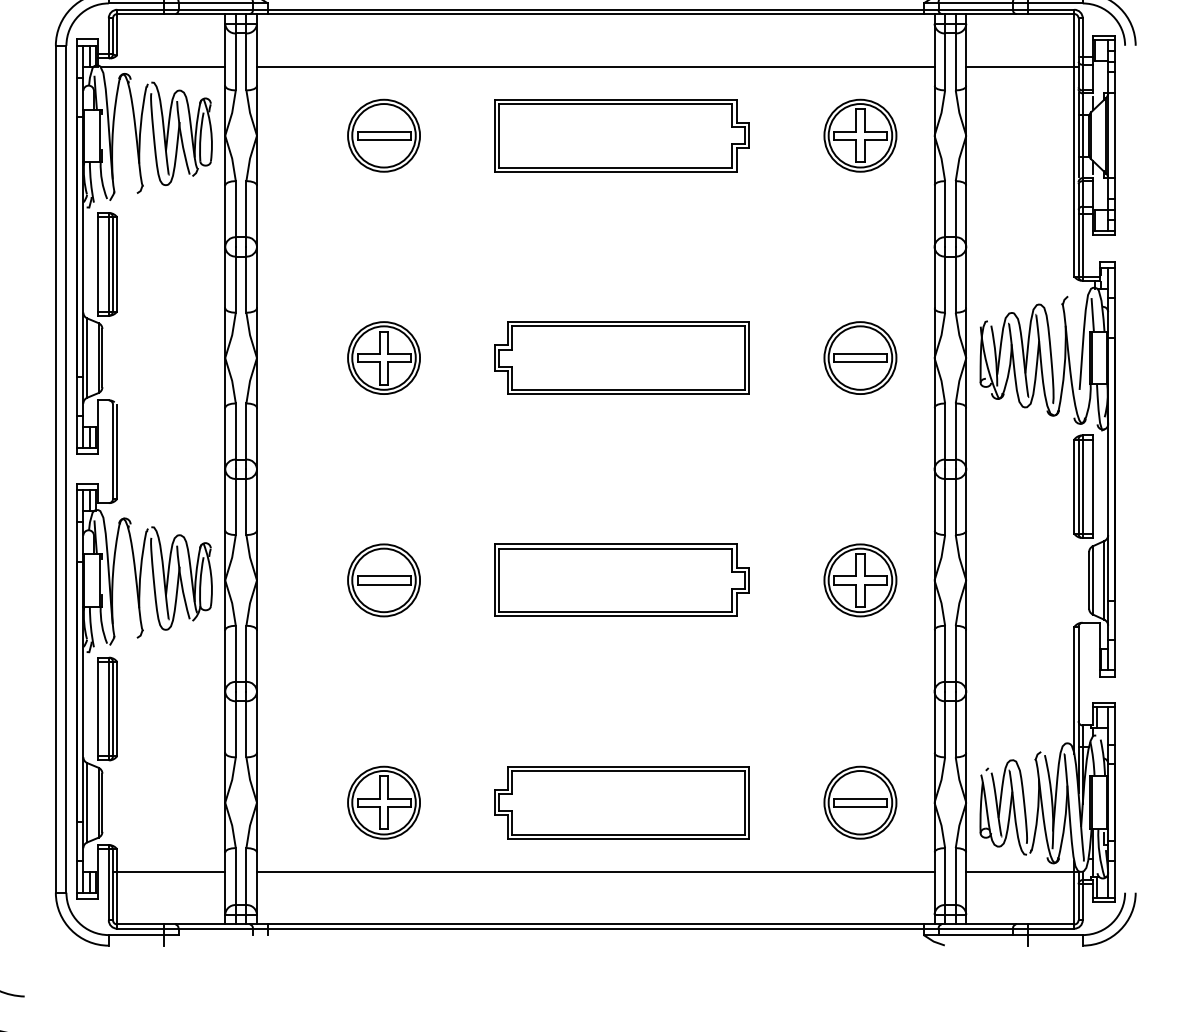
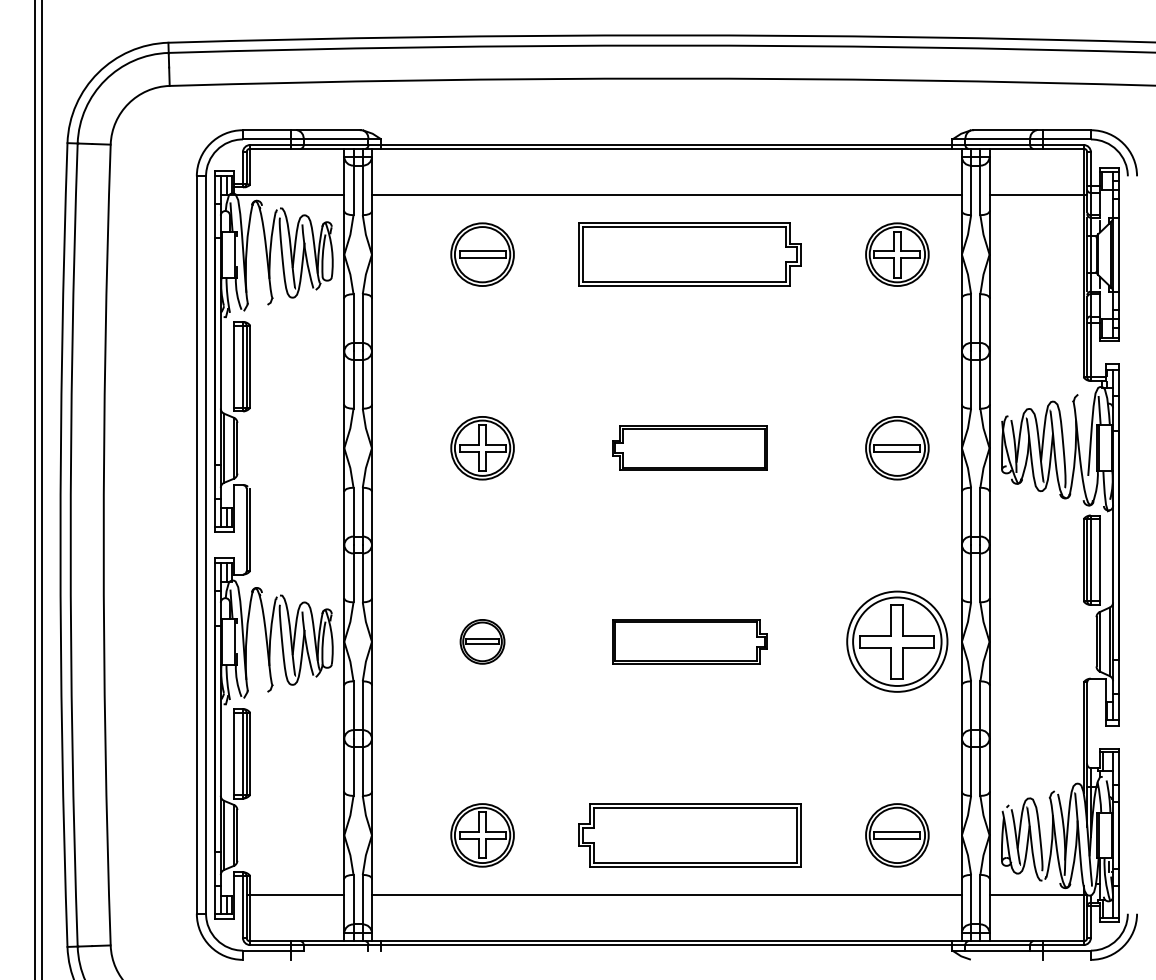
part: (621, 358) -> (689, 448), size x0.7
part: (383, 580) -> (482, 641), size x0.7
part: (621, 580) -> (689, 641), size x0.7
part: (860, 580) -> (897, 641), size x1.6

